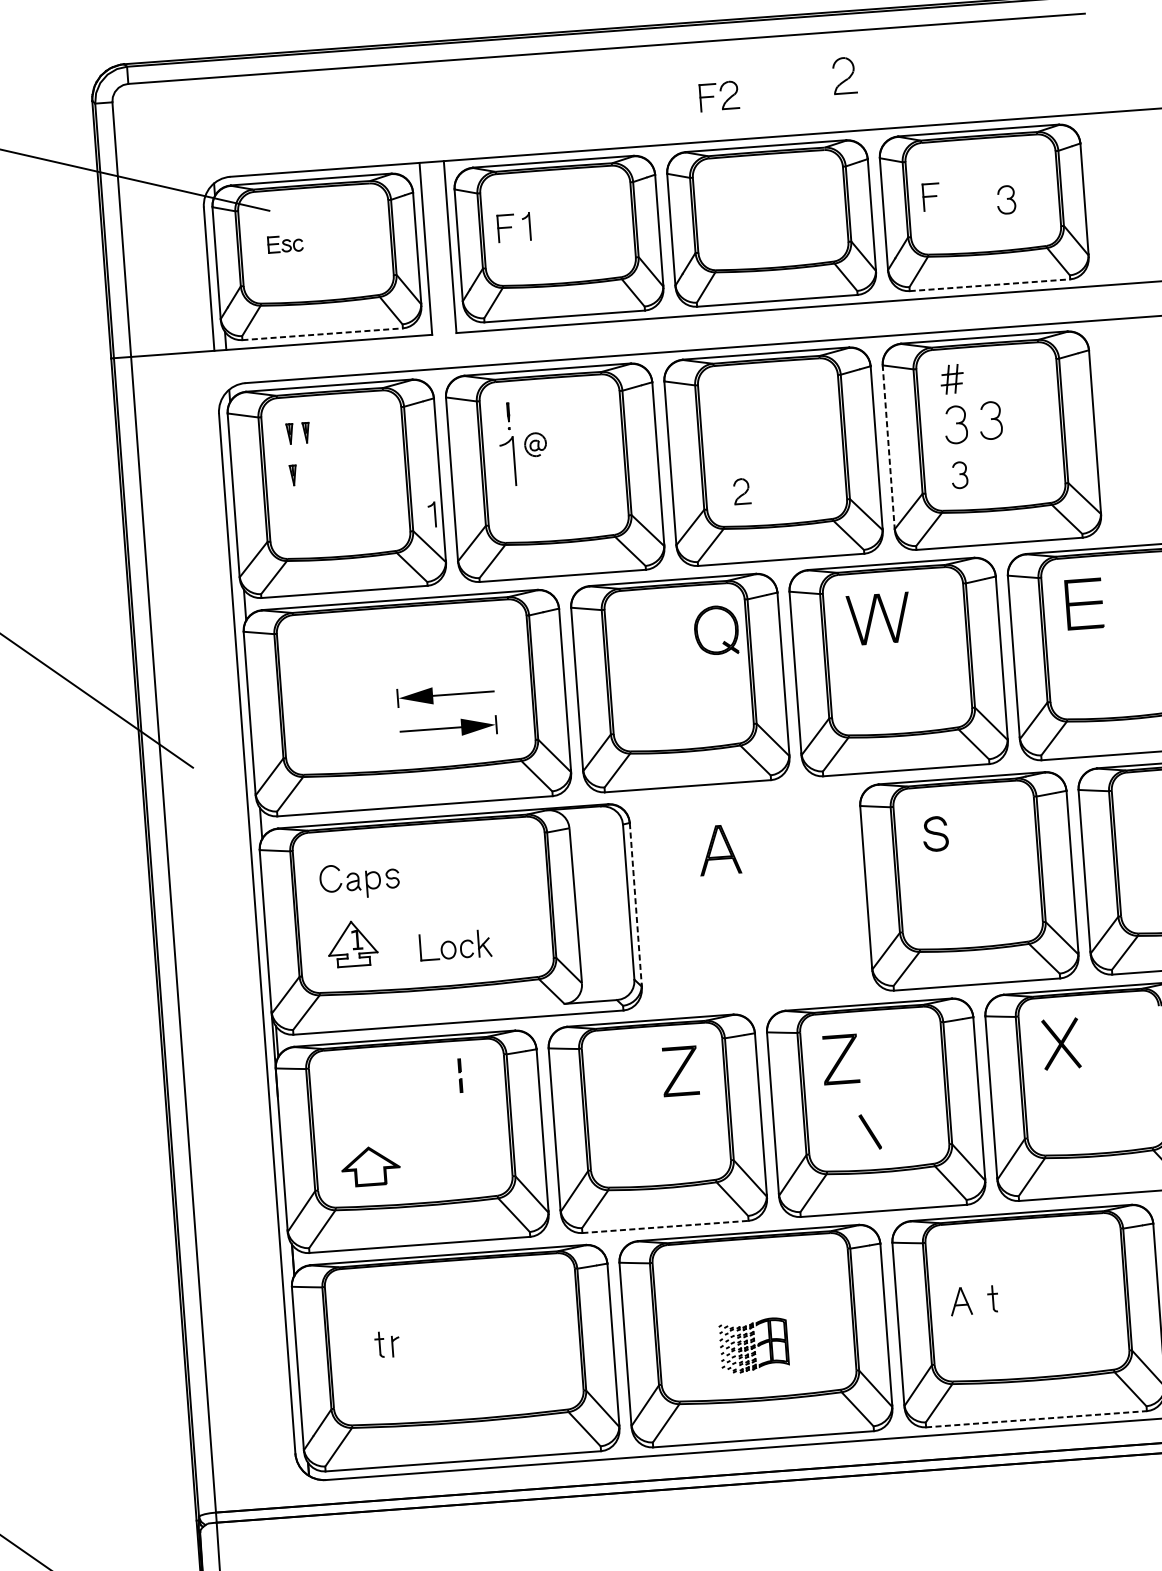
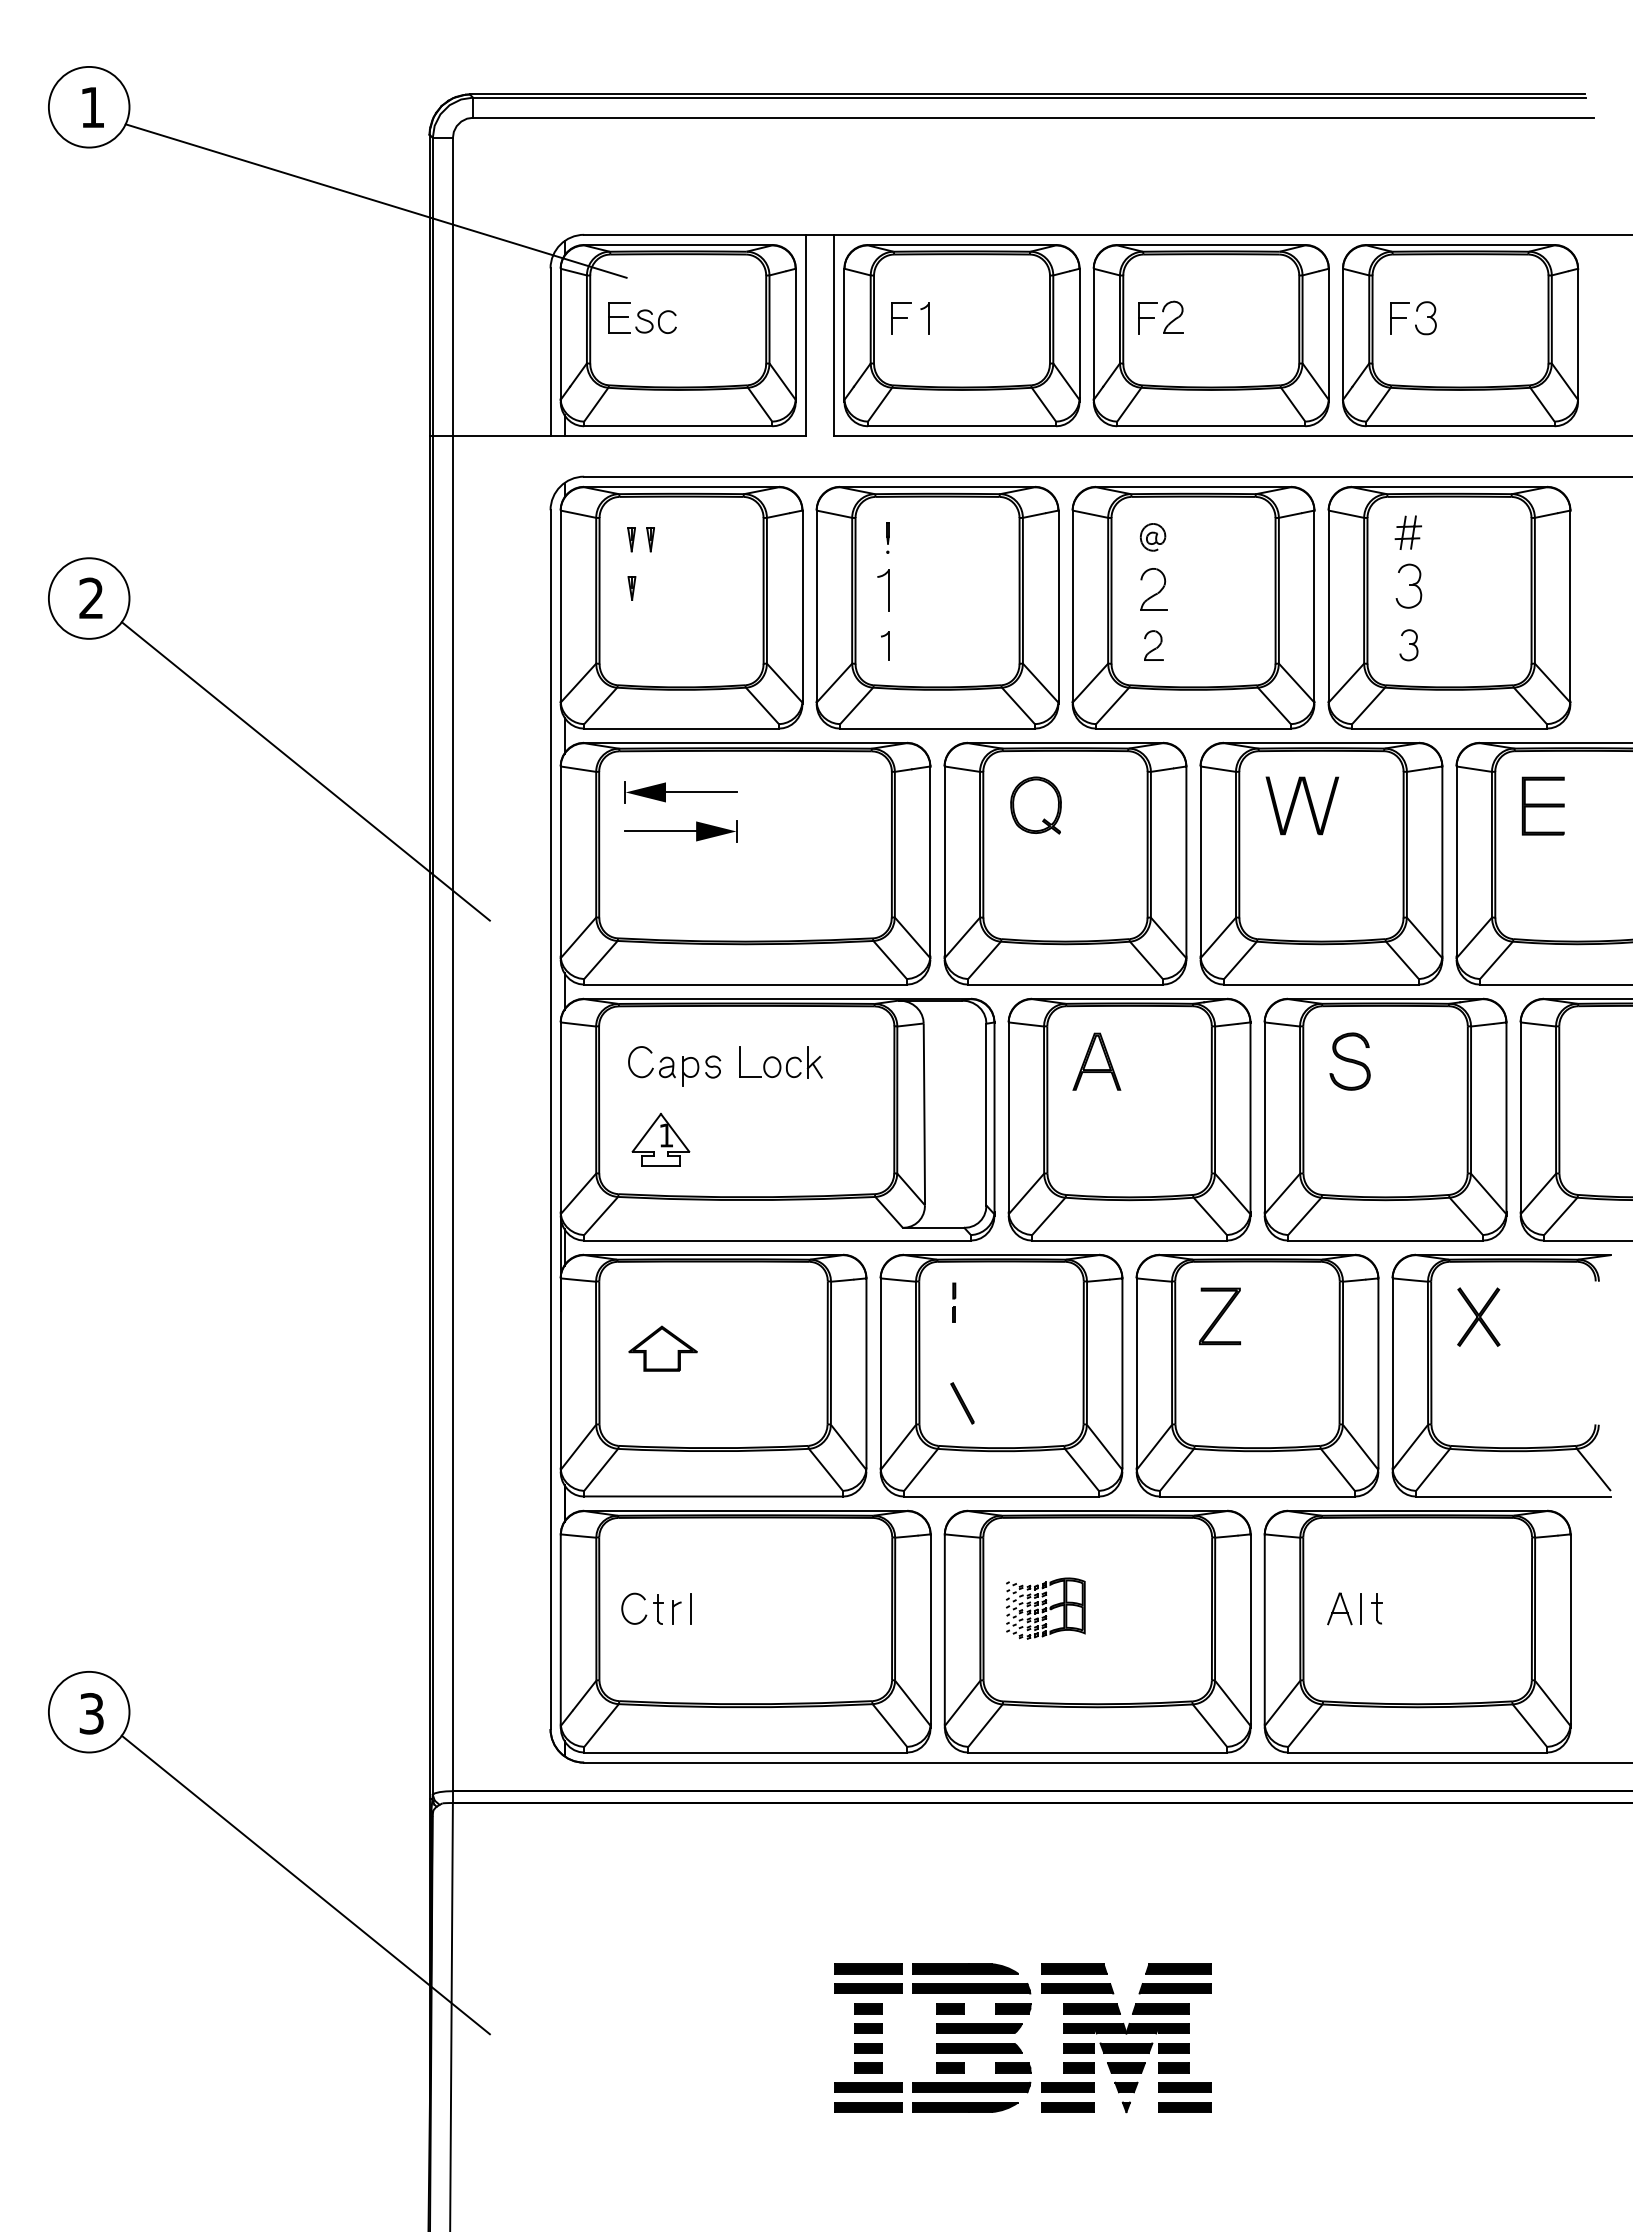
part: (844, 75) -> (1153, 589), moved
part: (718, 96) -> (1160, 317), moved
part: (1006, 200) -> (1425, 318), moved
part: (285, 243) -> (642, 317), size x1.67
line: (990, 285) -> (1461, 426), dashed -> solid
line: (322, 334) -> (678, 426), dashed -> solid
part: (990, 420) -> (1449, 583), removed
part: (535, 444) -> (1152, 537), moved
line: (888, 448) -> (1328, 607), dashed -> solid
part: (508, 461) -> (883, 590), size x0.71
part: (432, 514) -> (885, 645), moved
part: (716, 630) -> (1035, 805), moved
part: (433, 704) -> (665, 802), moved
part: (935, 834) -> (1349, 1061), size x1.43
part: (751, 897) -> (1129, 1119), added
line: (635, 904) -> (994, 1117), dashed -> solid
part: (455, 945) -> (780, 1062), moved
part: (679, 1071) -> (1031, 1316), removed
line: (460, 1072) -> (954, 1299), moved
part: (870, 1132) -> (962, 1403), moved
part: (370, 1166) -> (662, 1348), moved
line: (666, 1226) -> (1002, 1496), dashed -> solid
line: (979, 1300) -> (1361, 1609), added
line: (407, 1342) -> (690, 1609), added
part: (753, 1345) -> (1045, 1608), moved
curve: (350, 1346) -> (623, 1608), added
line: (1037, 1419) -> (1418, 1752), dashed -> solid

